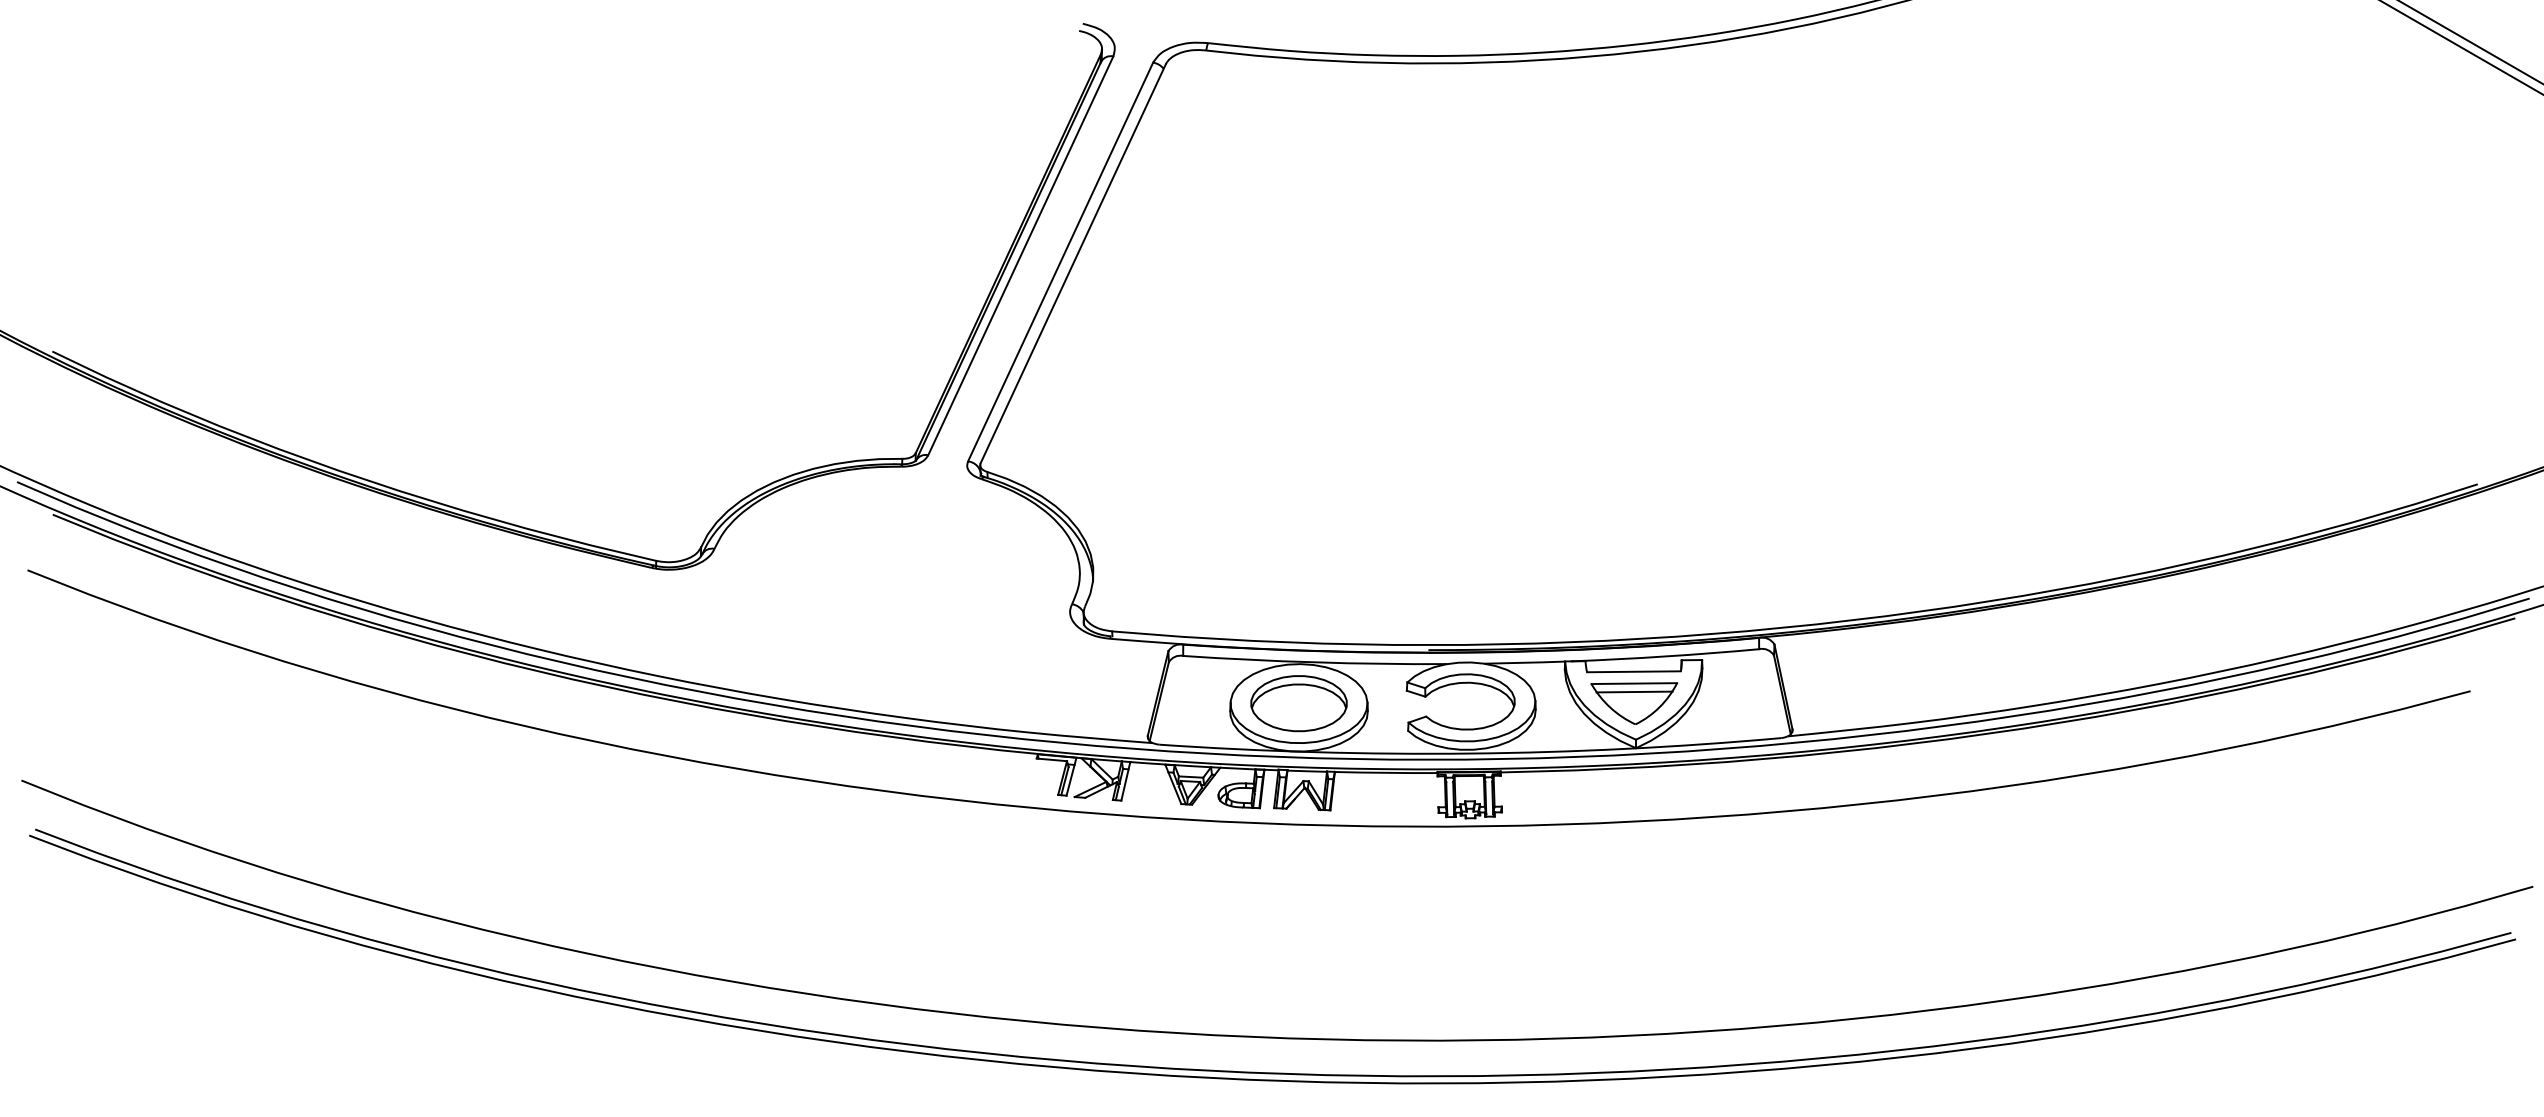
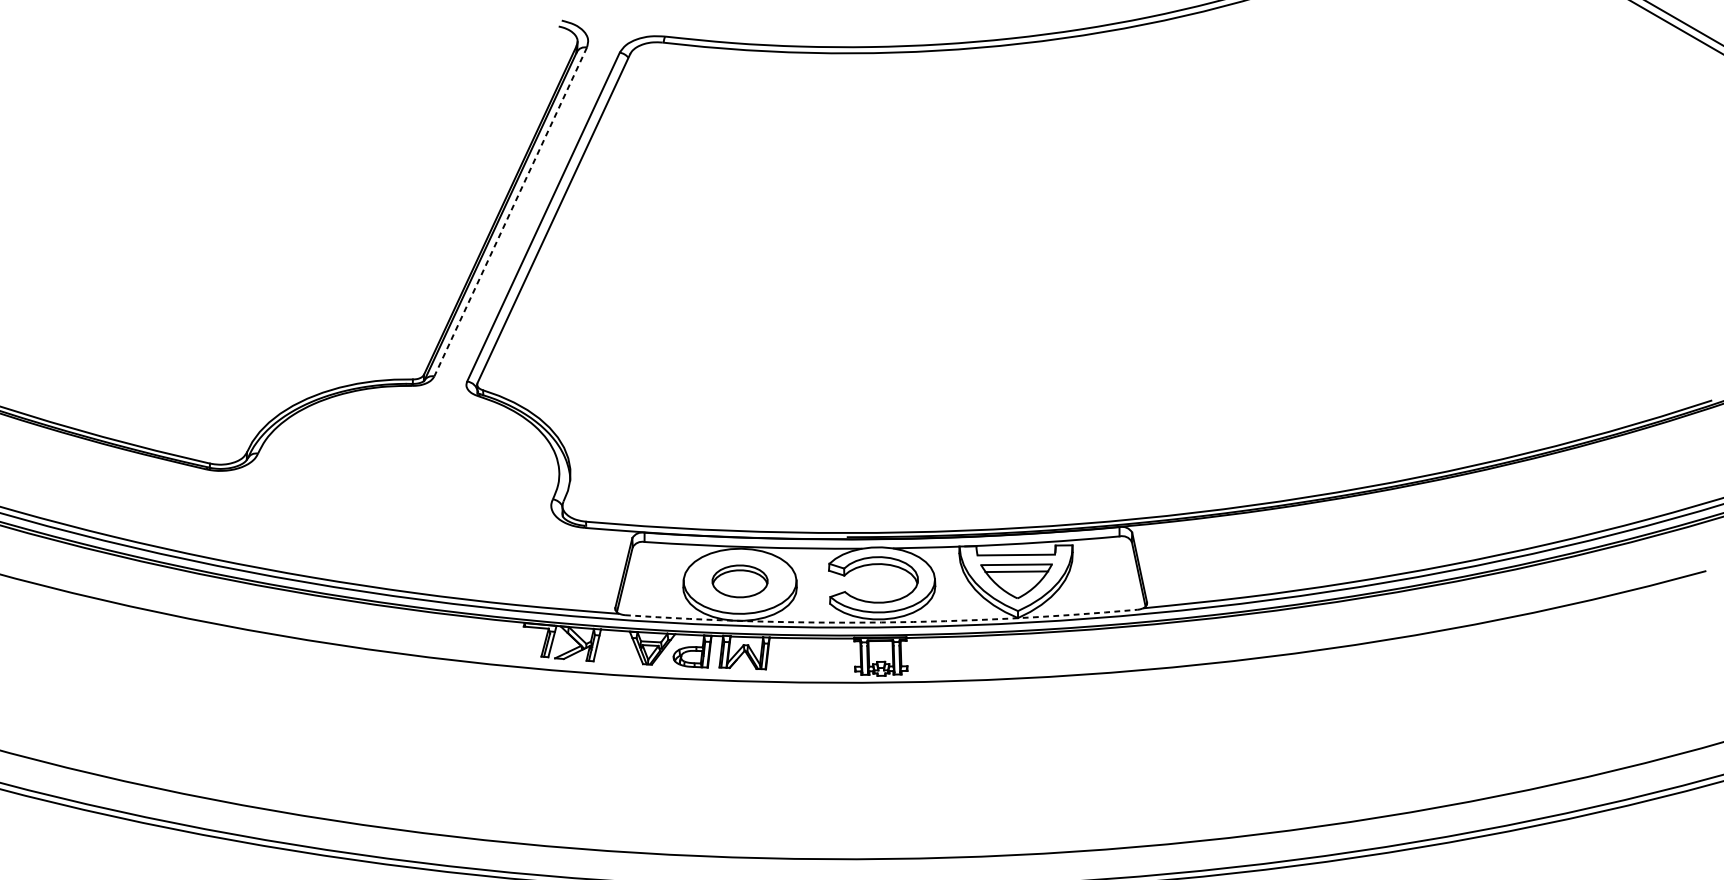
line: (1020, 255) -> (510, 211), solid -> dashed
part: (1298, 703) -> (739, 581), size x0.7
arc: (1470, 753) -> (881, 622), solid -> dashed

